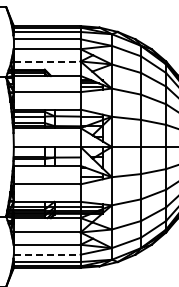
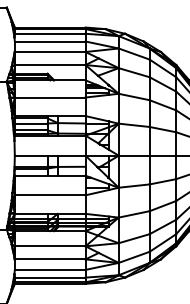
line: (47, 61) -> (50, 65), dashed -> solid
line: (47, 254) -> (50, 269), dashed -> solid

